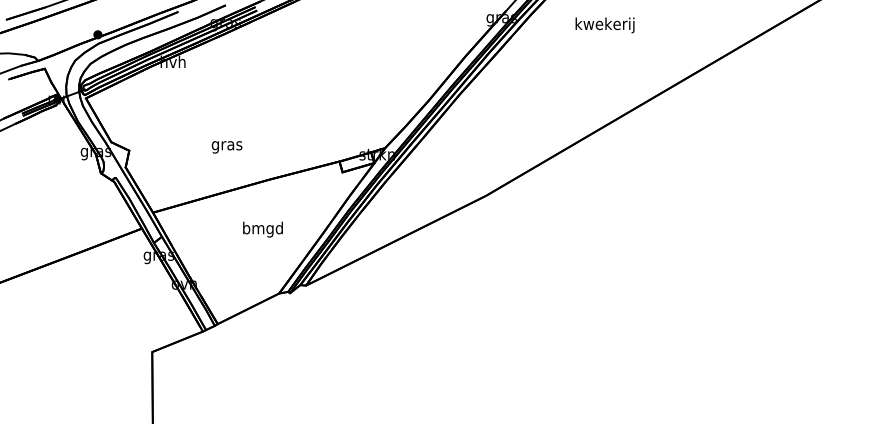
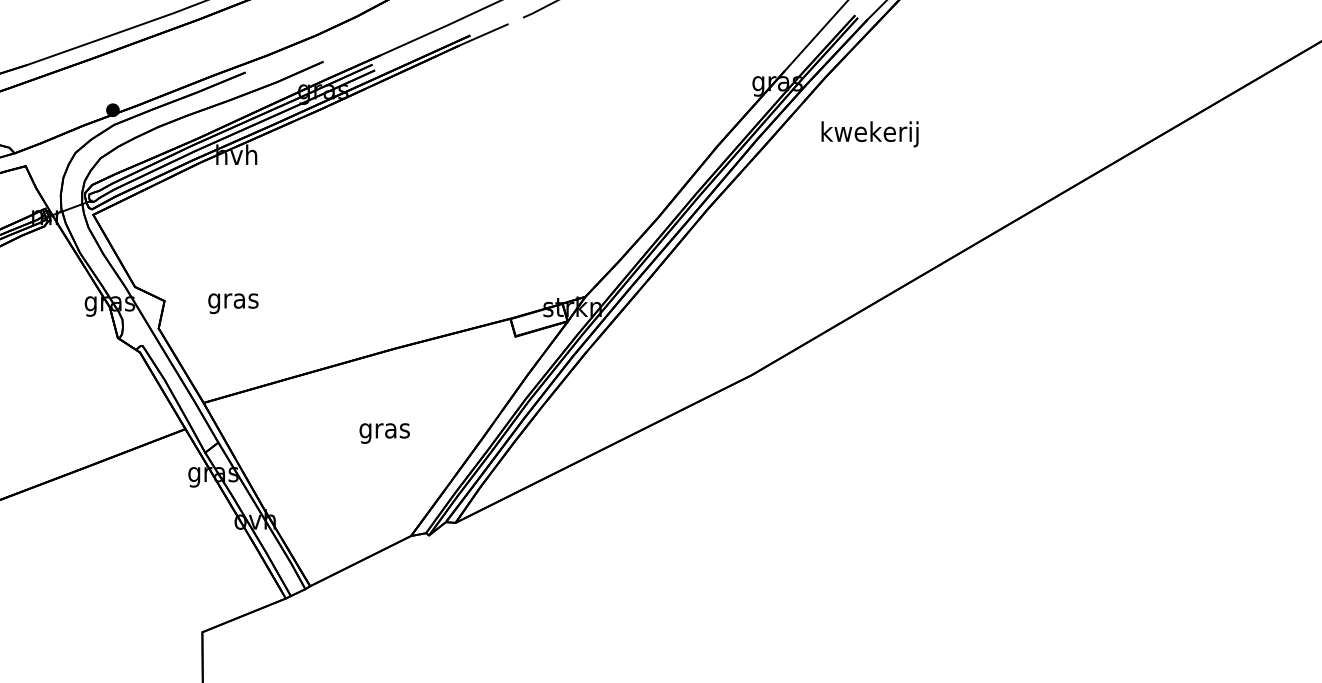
text: (604, 25) -> (869, 134), moved
text: (226, 147) -> (232, 303), moved
text: (262, 229) -> (383, 430), bmgd -> gras

